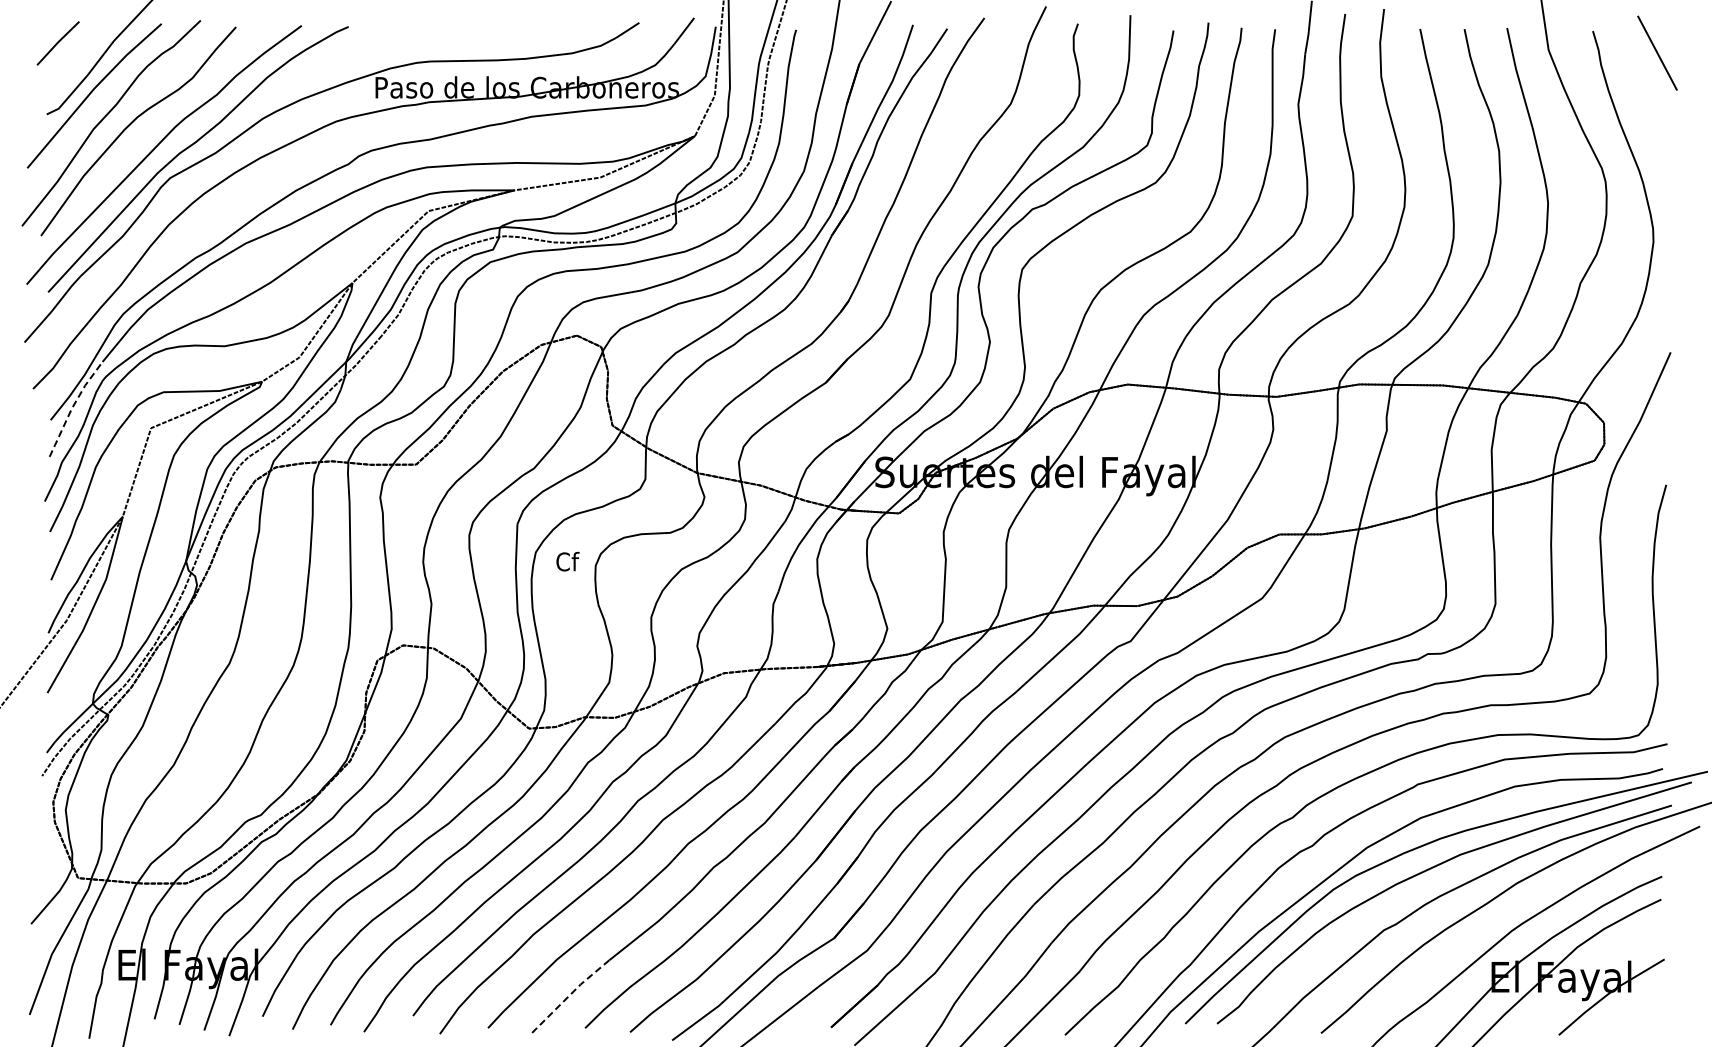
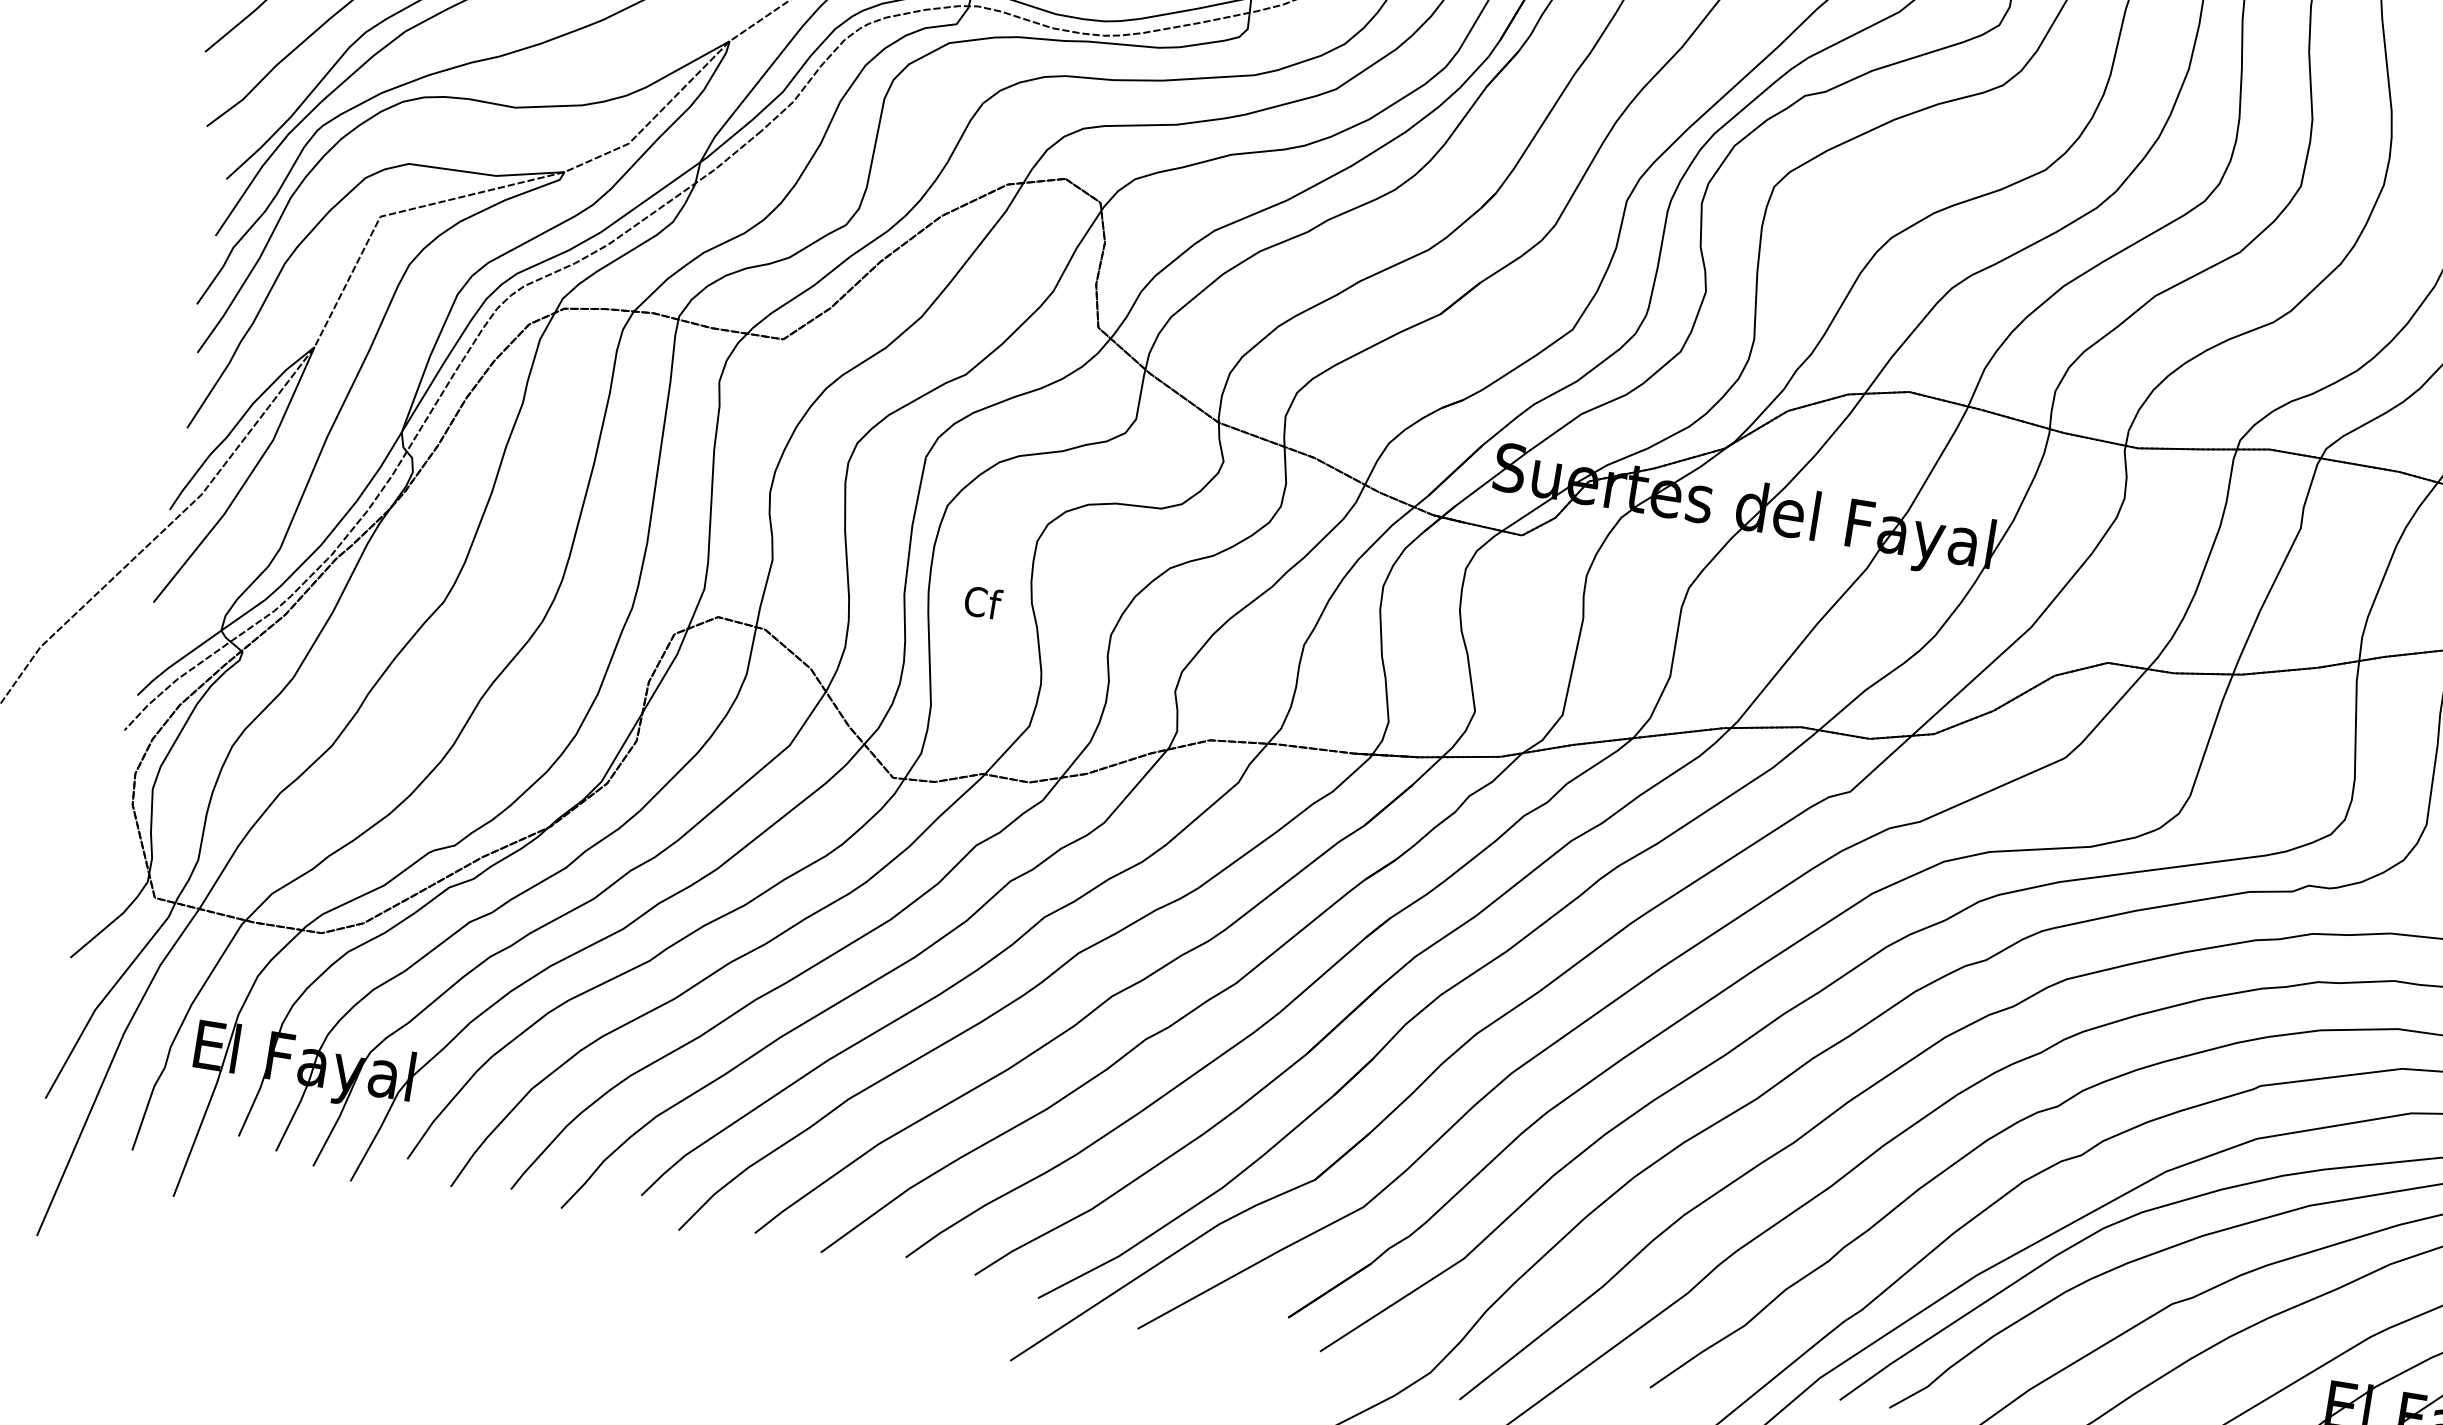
line: (72, 406) -> (263, 163), dashed -> solid
text: (567, 561) -> (982, 602), moved
line: (569, 995) -> (889, 1202), dashed -> solid

